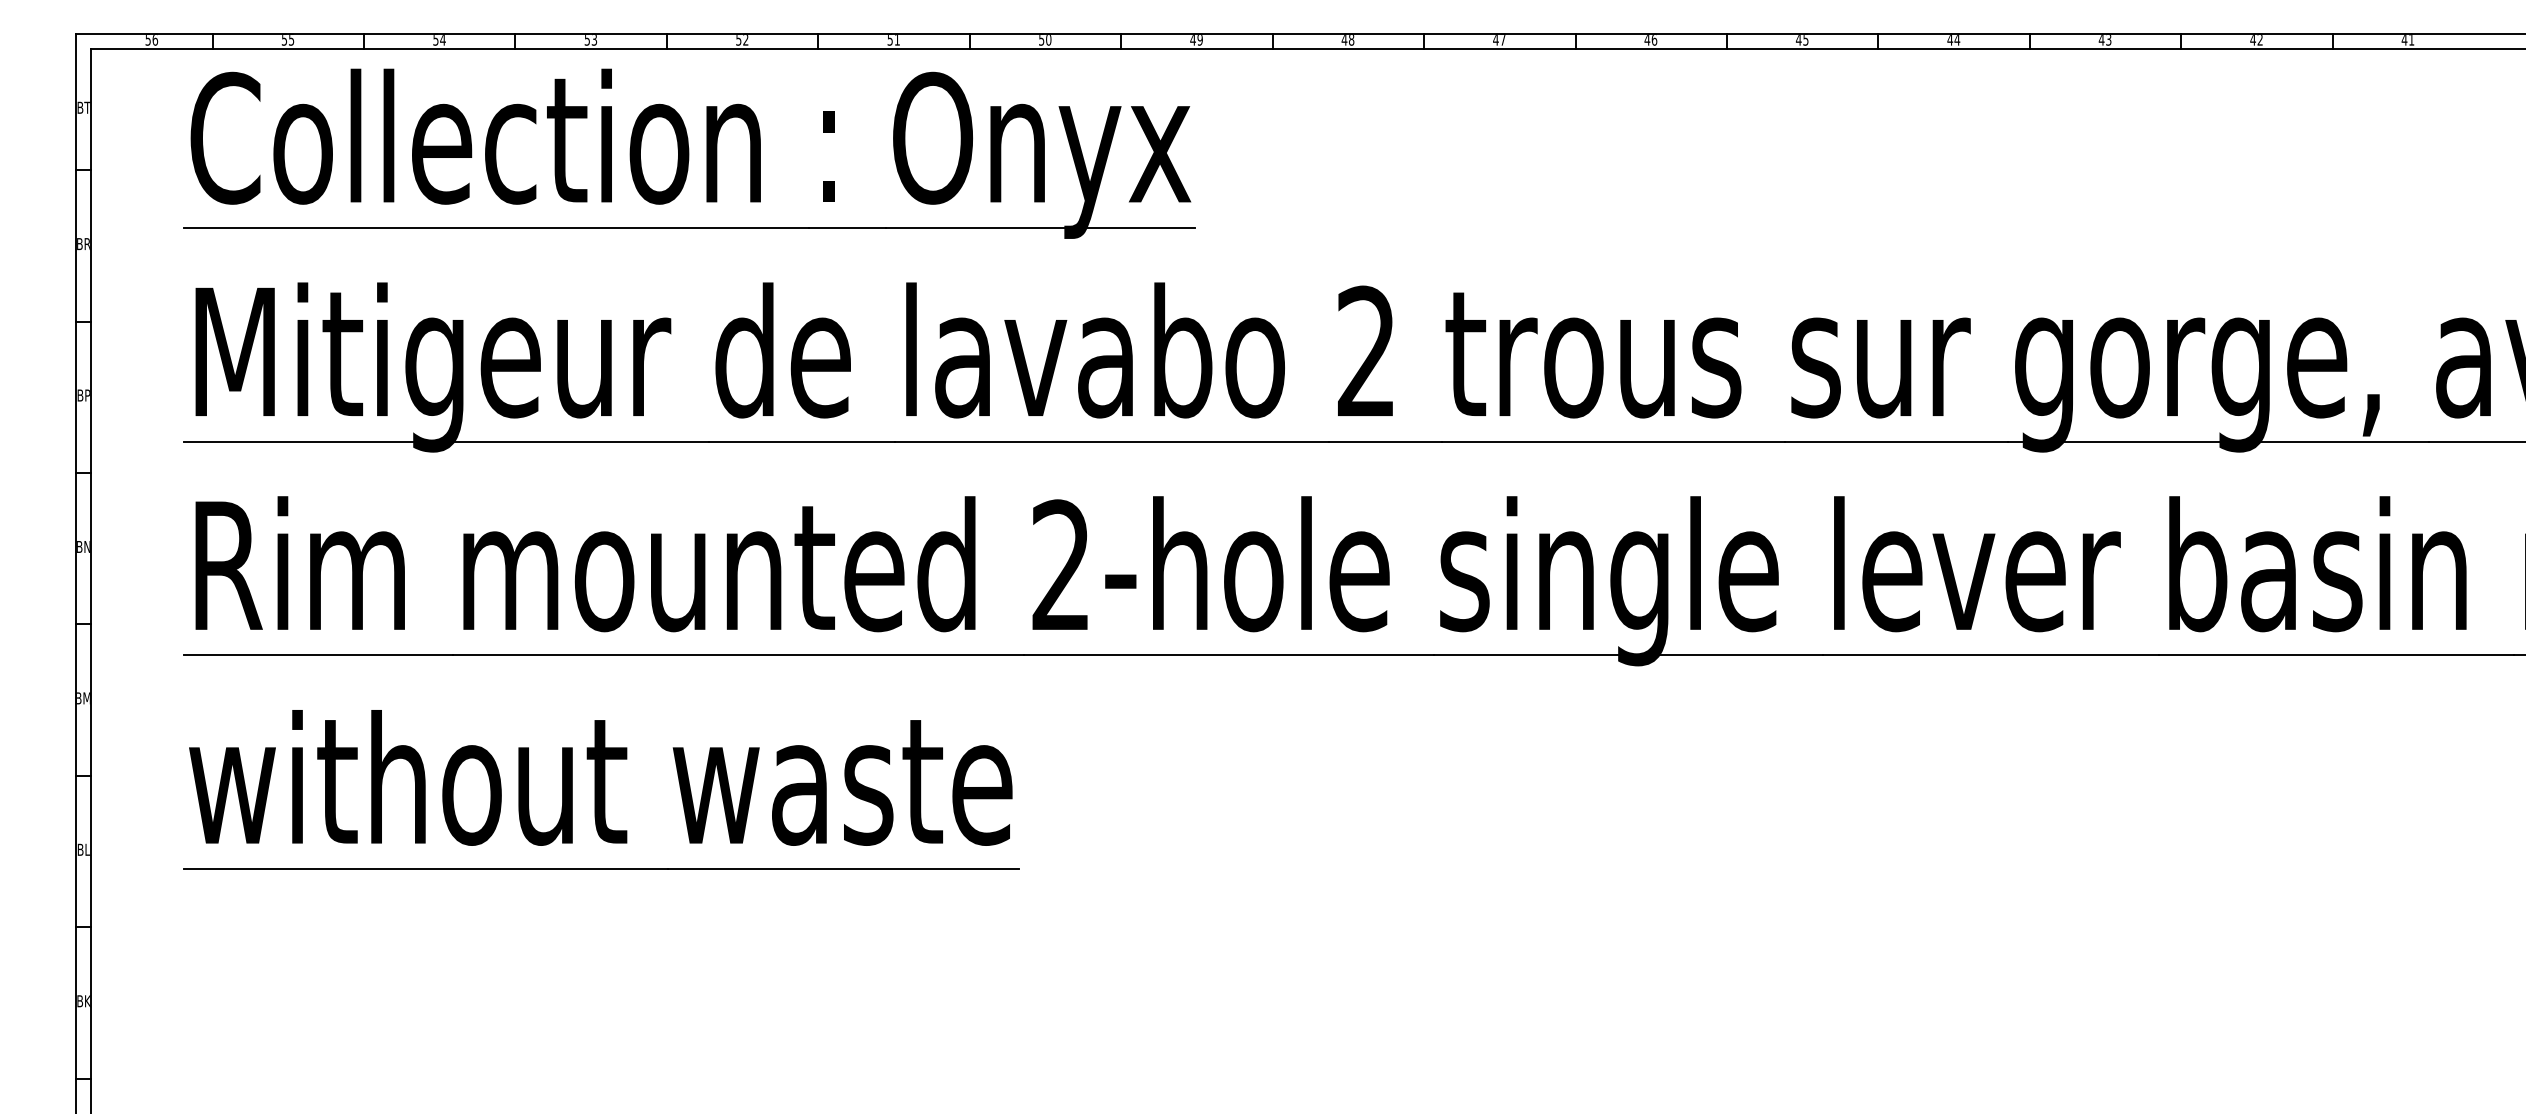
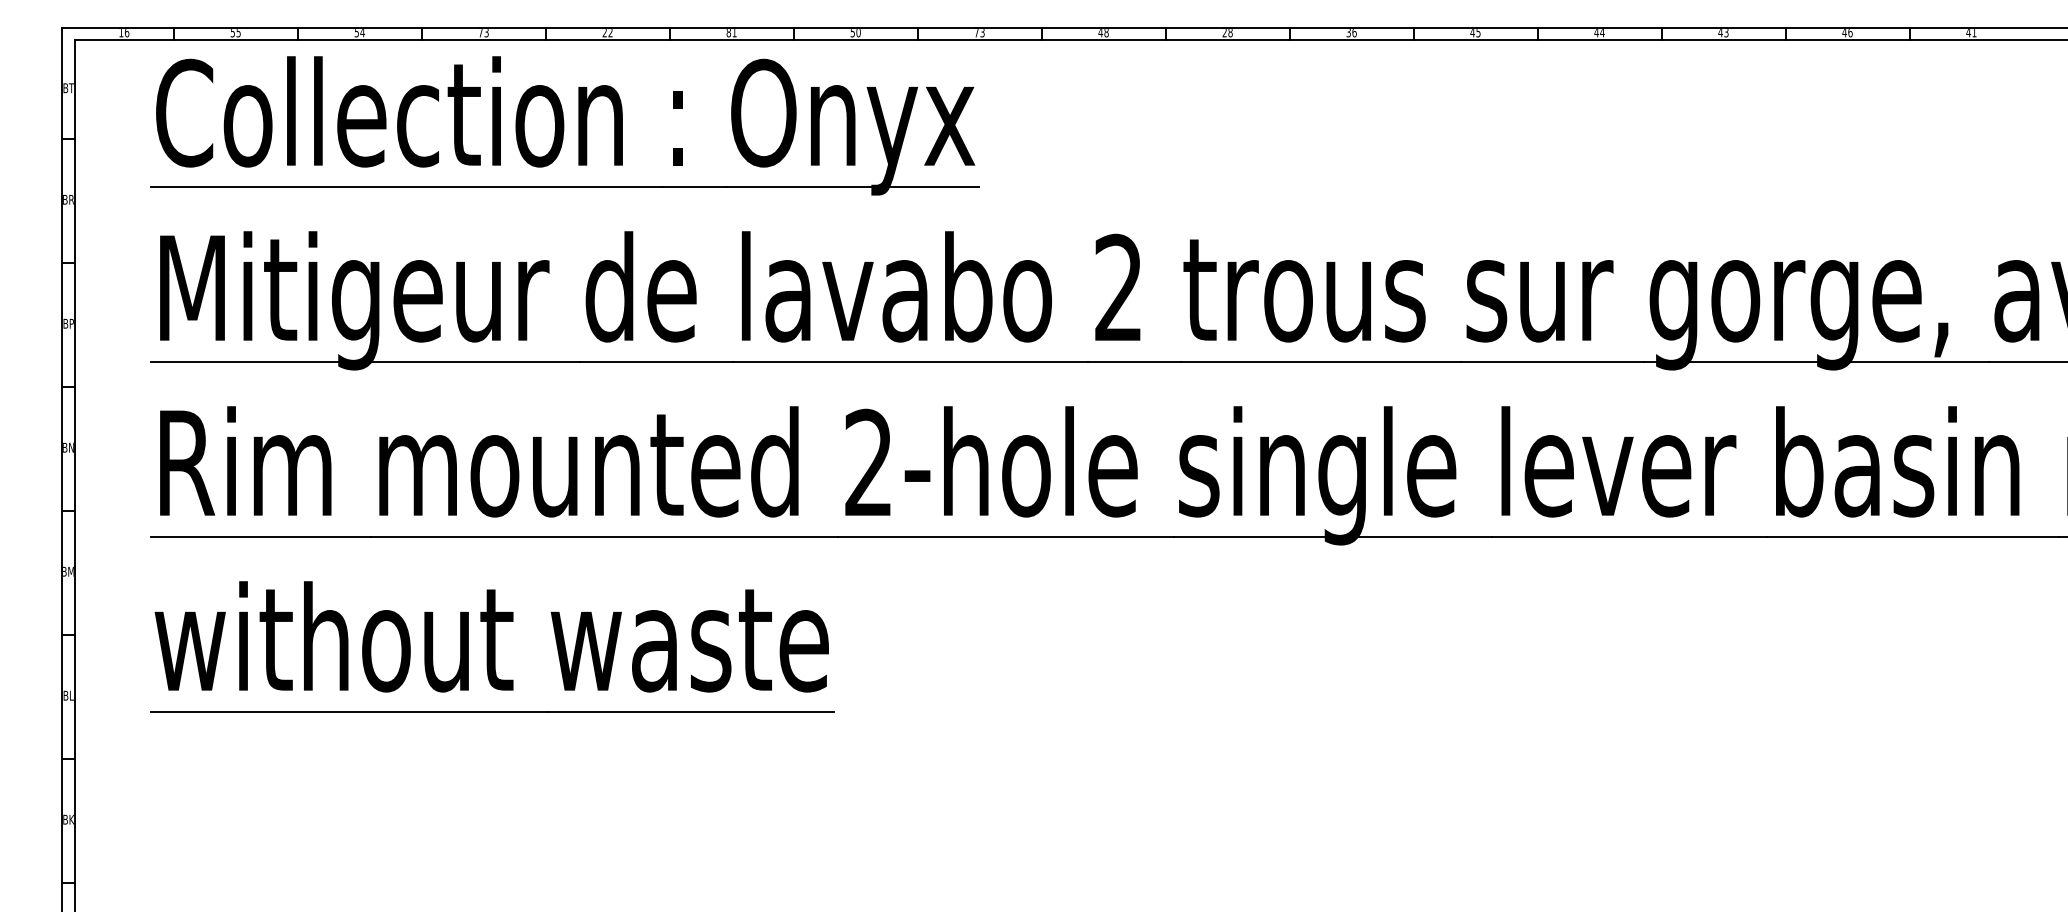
text: (148, 40) -> (121, 33), 56 -> 16
text: (586, 40) -> (480, 33), 53 -> 73
text: (738, 40) -> (604, 33), 52 -> 22
text: (889, 40) -> (728, 33), 51 -> 81
text: (1196, 40) -> (979, 33), 49 -> 73
text: (1499, 40) -> (1227, 33), 47 -> 28
text: (1647, 40) -> (1348, 33), 46 -> 36
text: (2260, 40) -> (1850, 33), 42 -> 46

